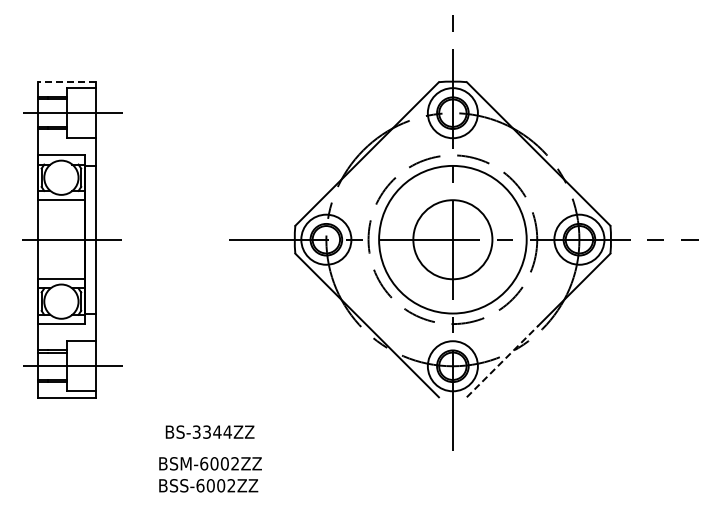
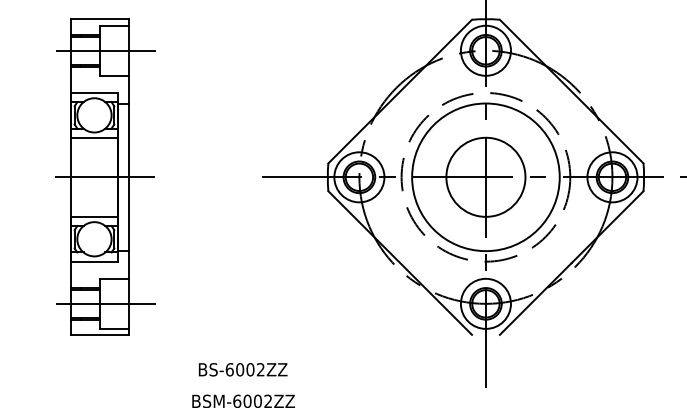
line: (66, 81) -> (99, 19), dashed -> solid
line: (502, 361) -> (535, 299), dashed -> solid
text: (211, 431) -> (244, 369), BS-3344ZZ -> BS-6002ZZ

